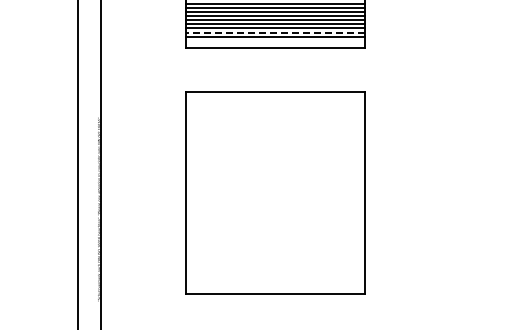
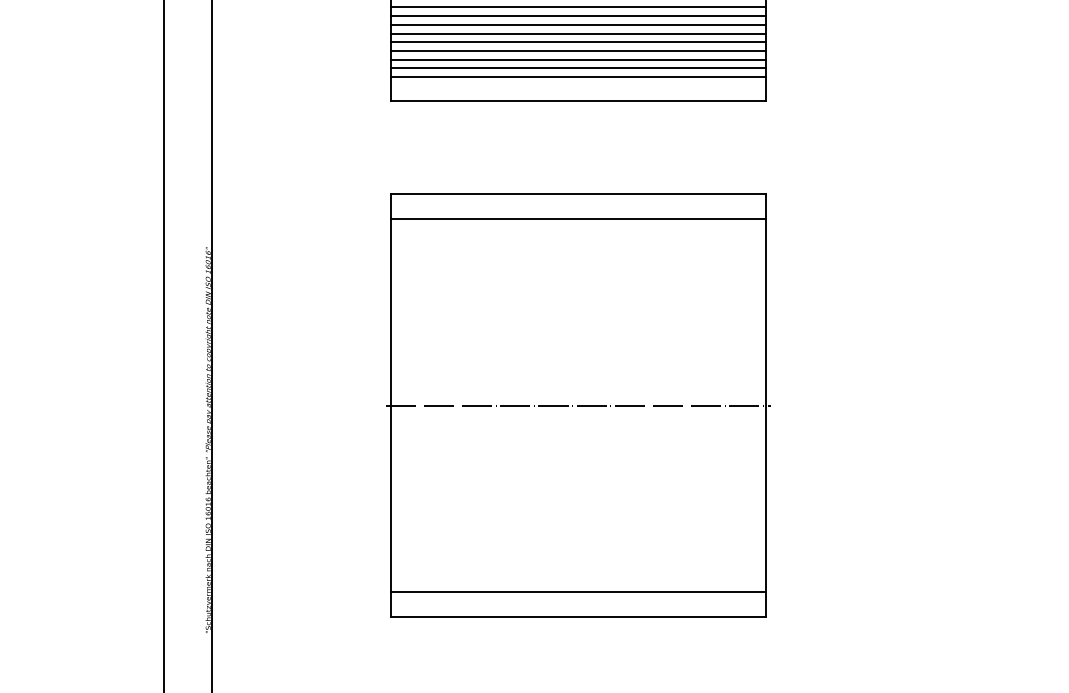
line: (274, 32) -> (576, 68), dashed -> solid
line: (275, 104) -> (578, 219), added
line: (275, 193) -> (578, 406), added
line: (275, 282) -> (578, 593), added

